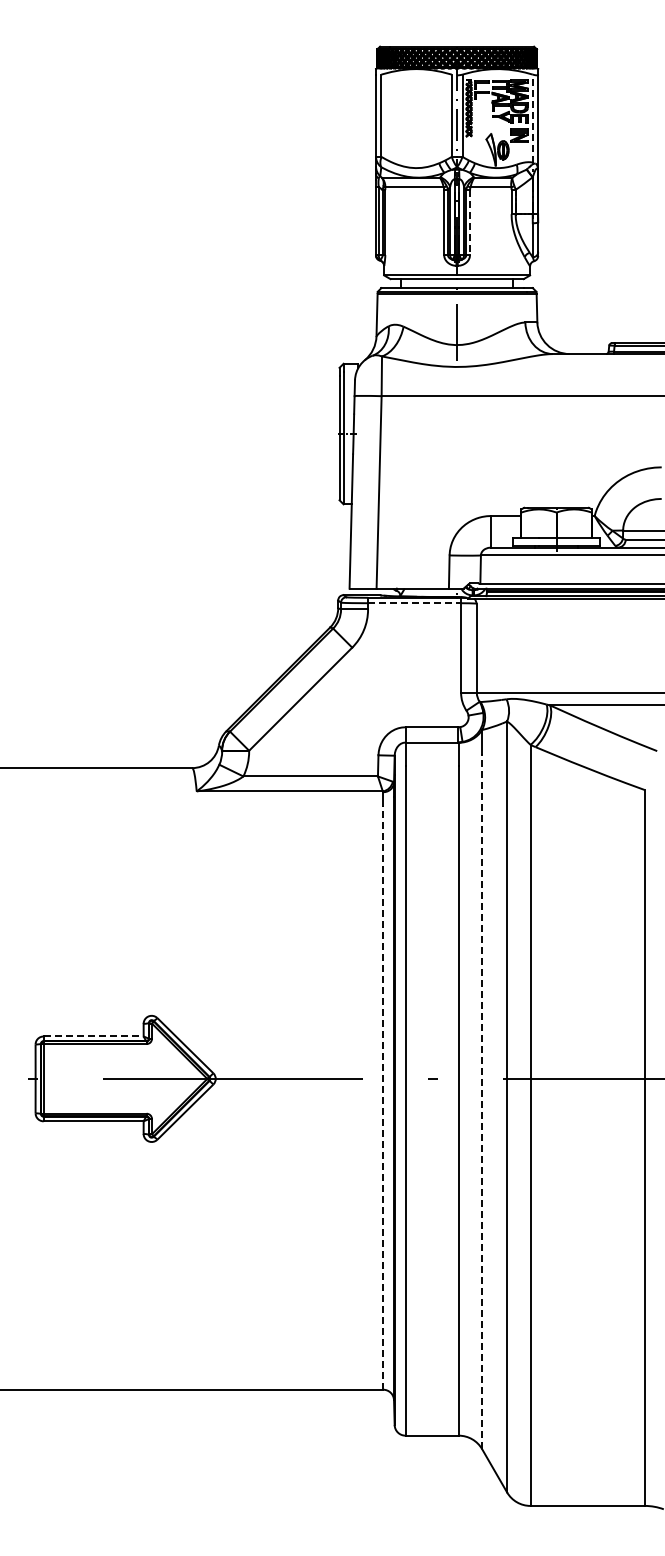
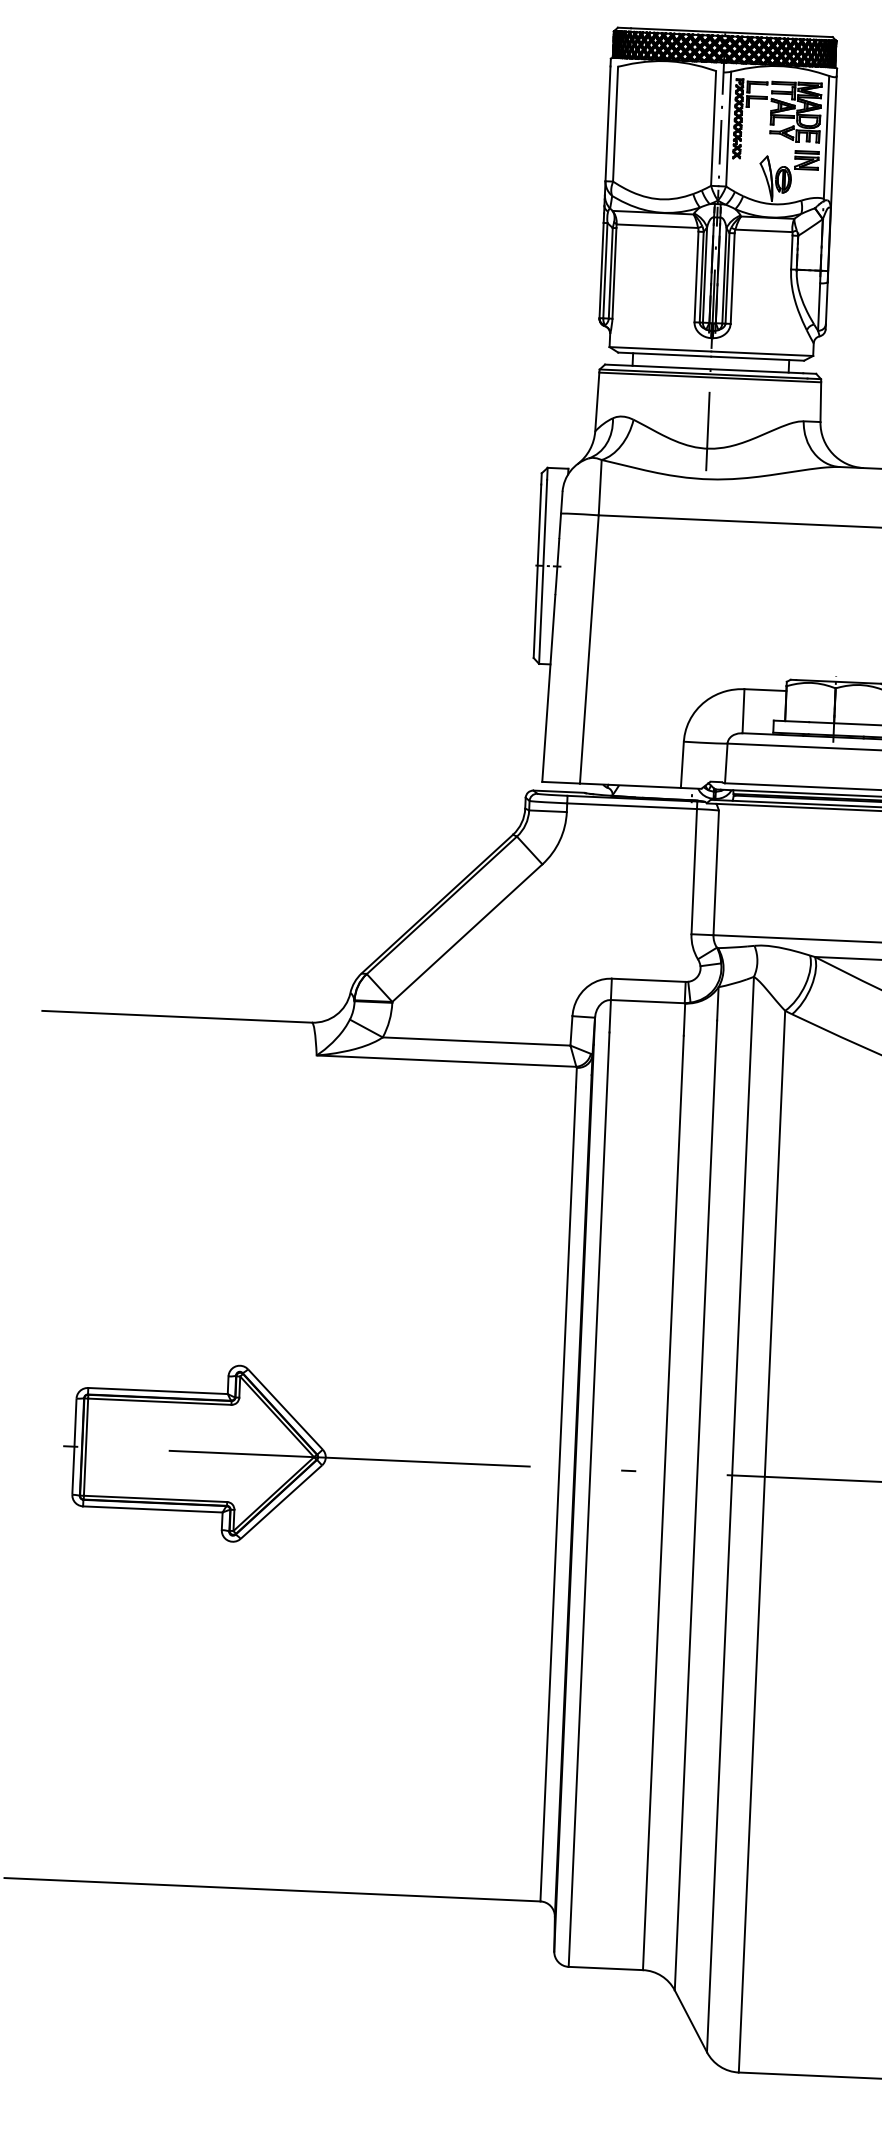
line: (532, 118) -> (826, 137), dashed -> solid
line: (470, 223) -> (733, 279), dashed -> solid
line: (414, 603) -> (631, 806), dashed -> solid
line: (94, 1036) -> (159, 1391), dashed -> solid
line: (383, 1097) -> (558, 1493), dashed -> solid
line: (482, 1101) -> (696, 1505), dashed -> solid

